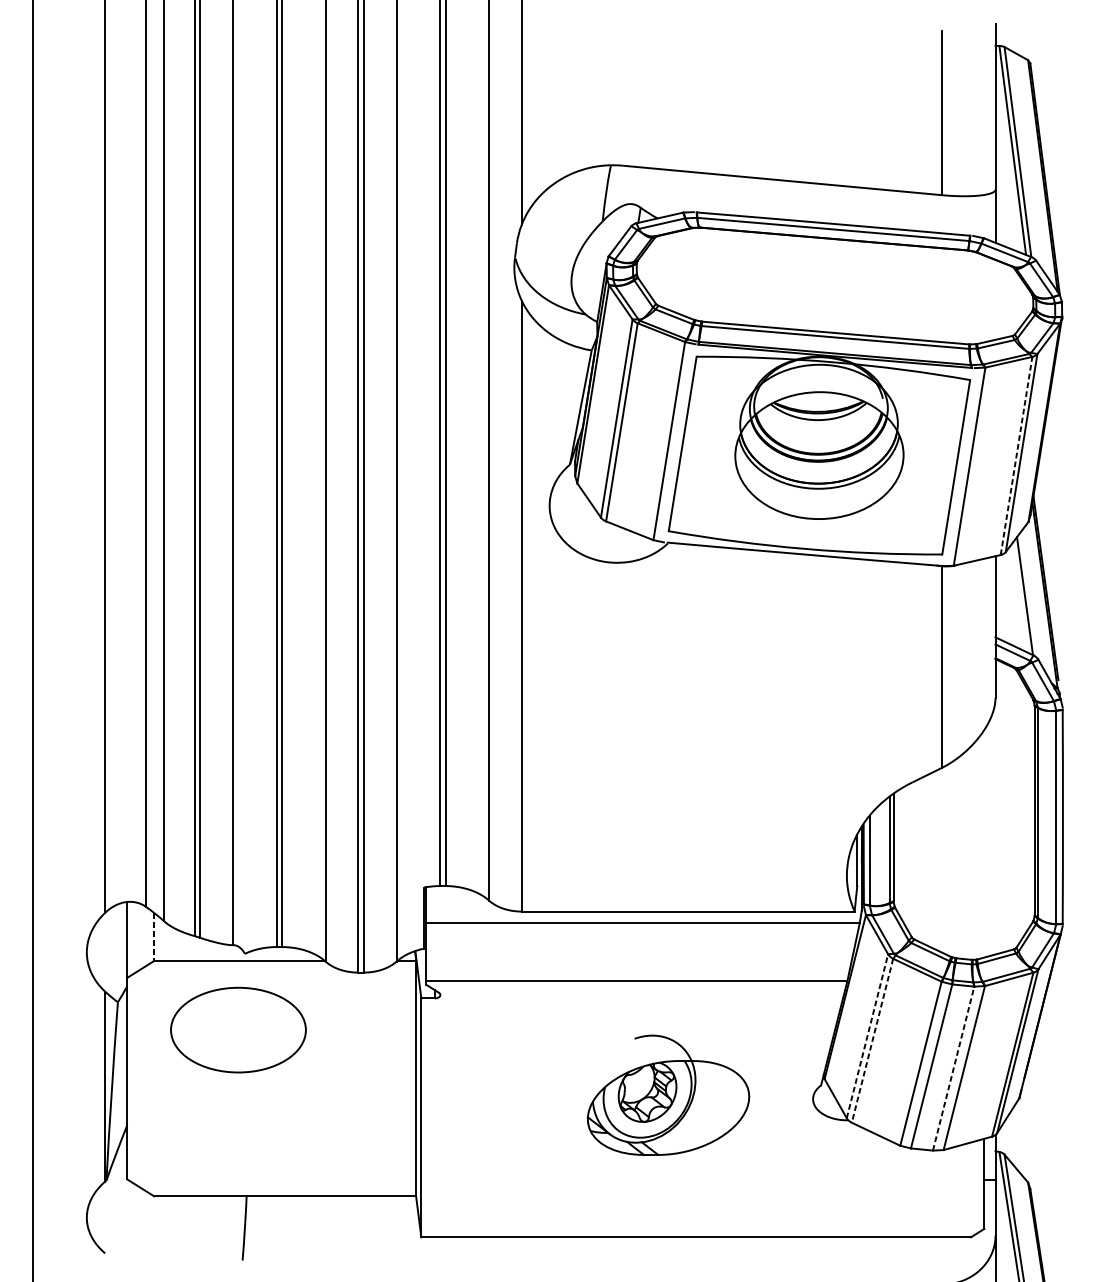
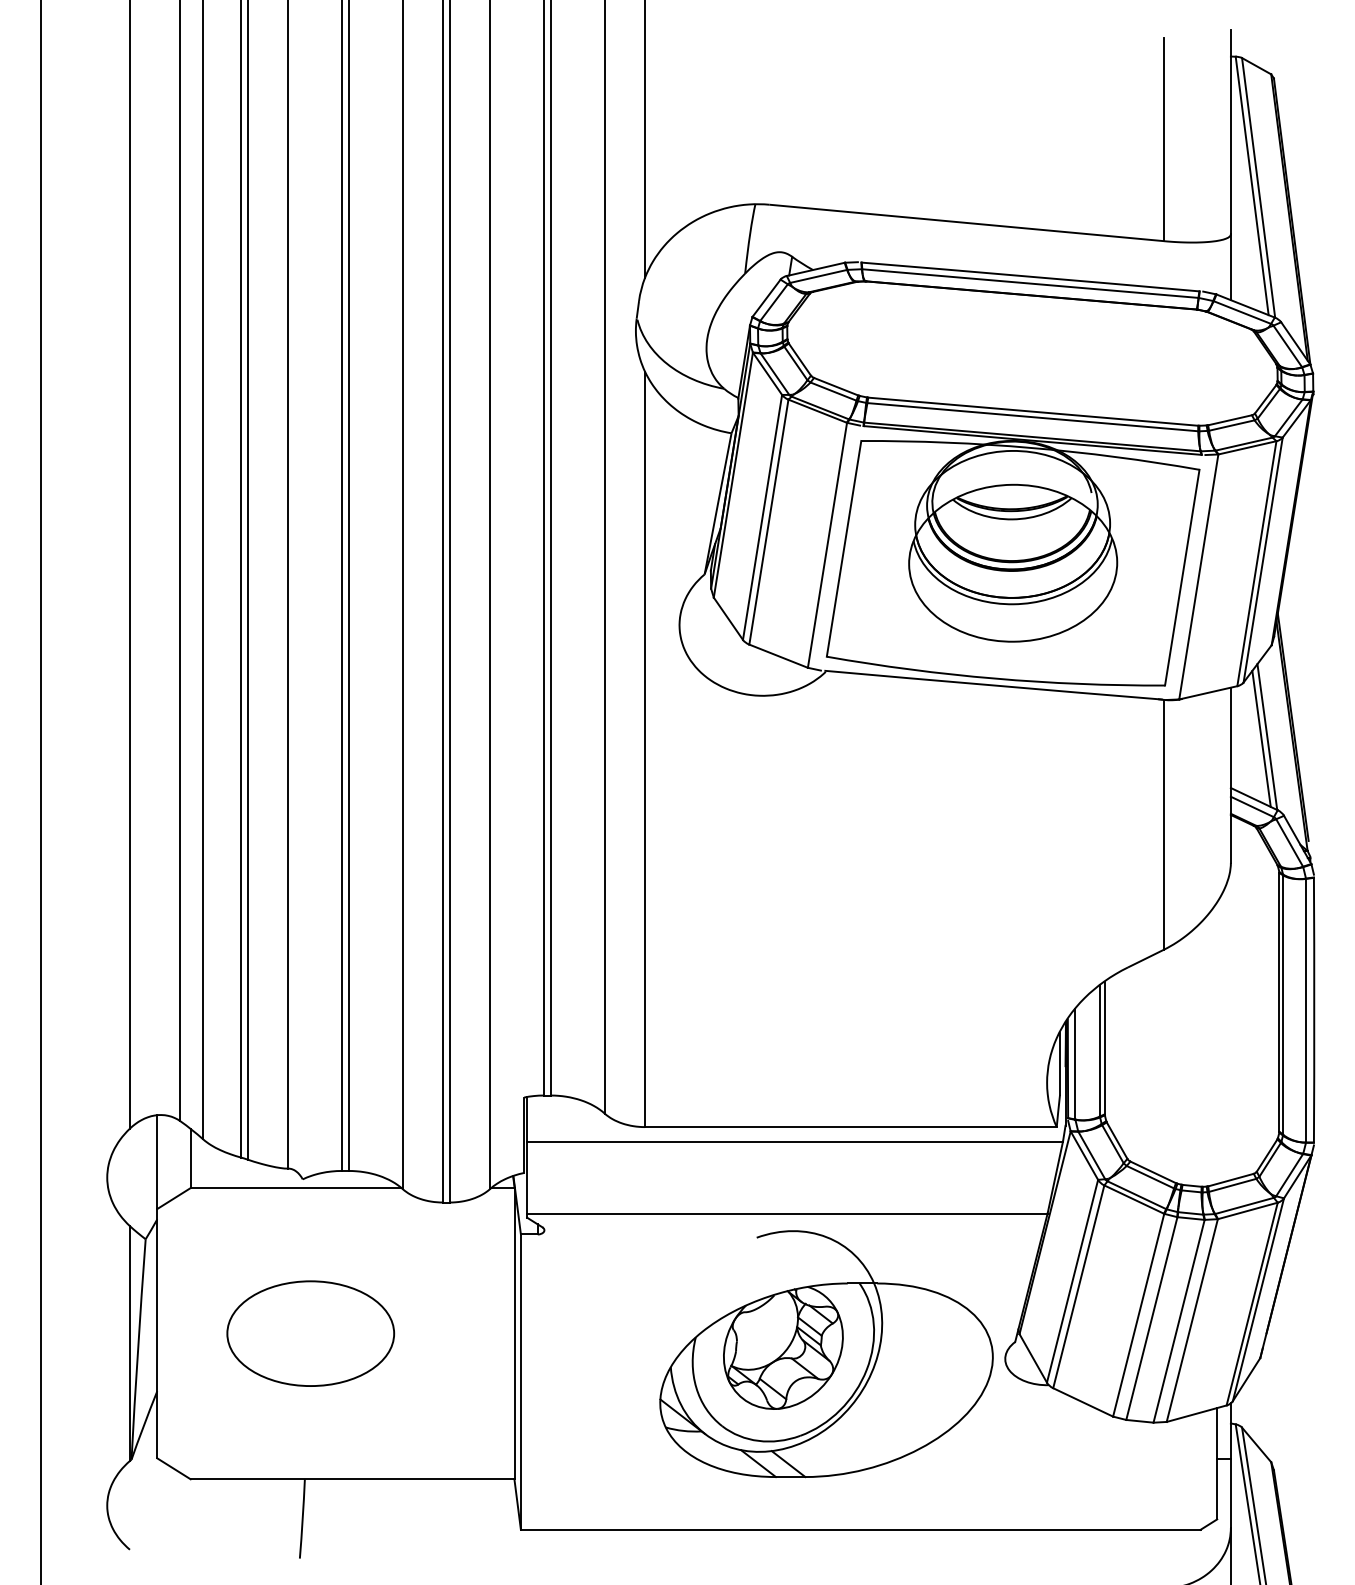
line: (1016, 455) -> (1256, 563), dashed -> solid
line: (1020, 597) -> (1261, 738), added
line: (154, 937) -> (190, 1159), dashed -> solid
part: (238, 1029) -> (310, 1333), moved
line: (867, 1036) -> (1072, 1281), dashed -> solid
line: (872, 1040) -> (1078, 1286), dashed -> solid
line: (953, 1068) -> (1179, 1321), dashed -> solid
part: (668, 1095) -> (826, 1354), size x1.67

